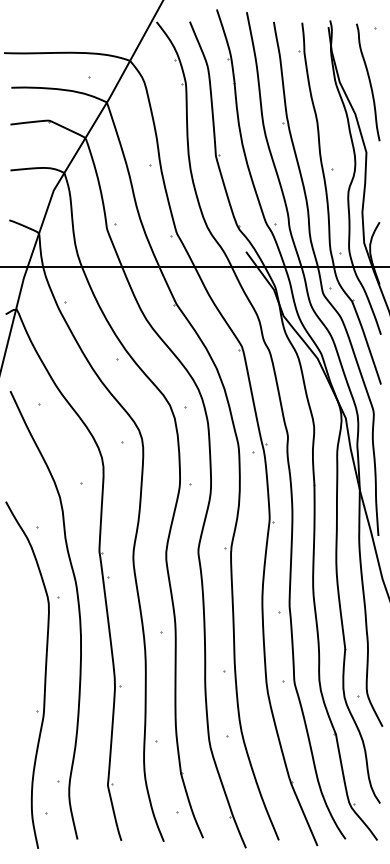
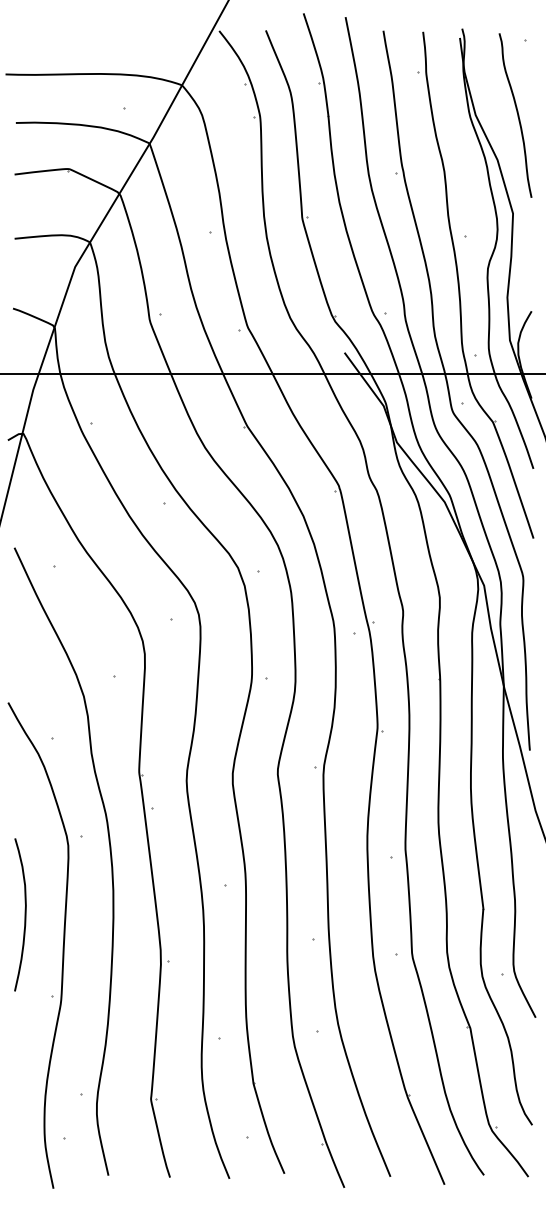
curve: (17, 652) -> (24, 913), added

